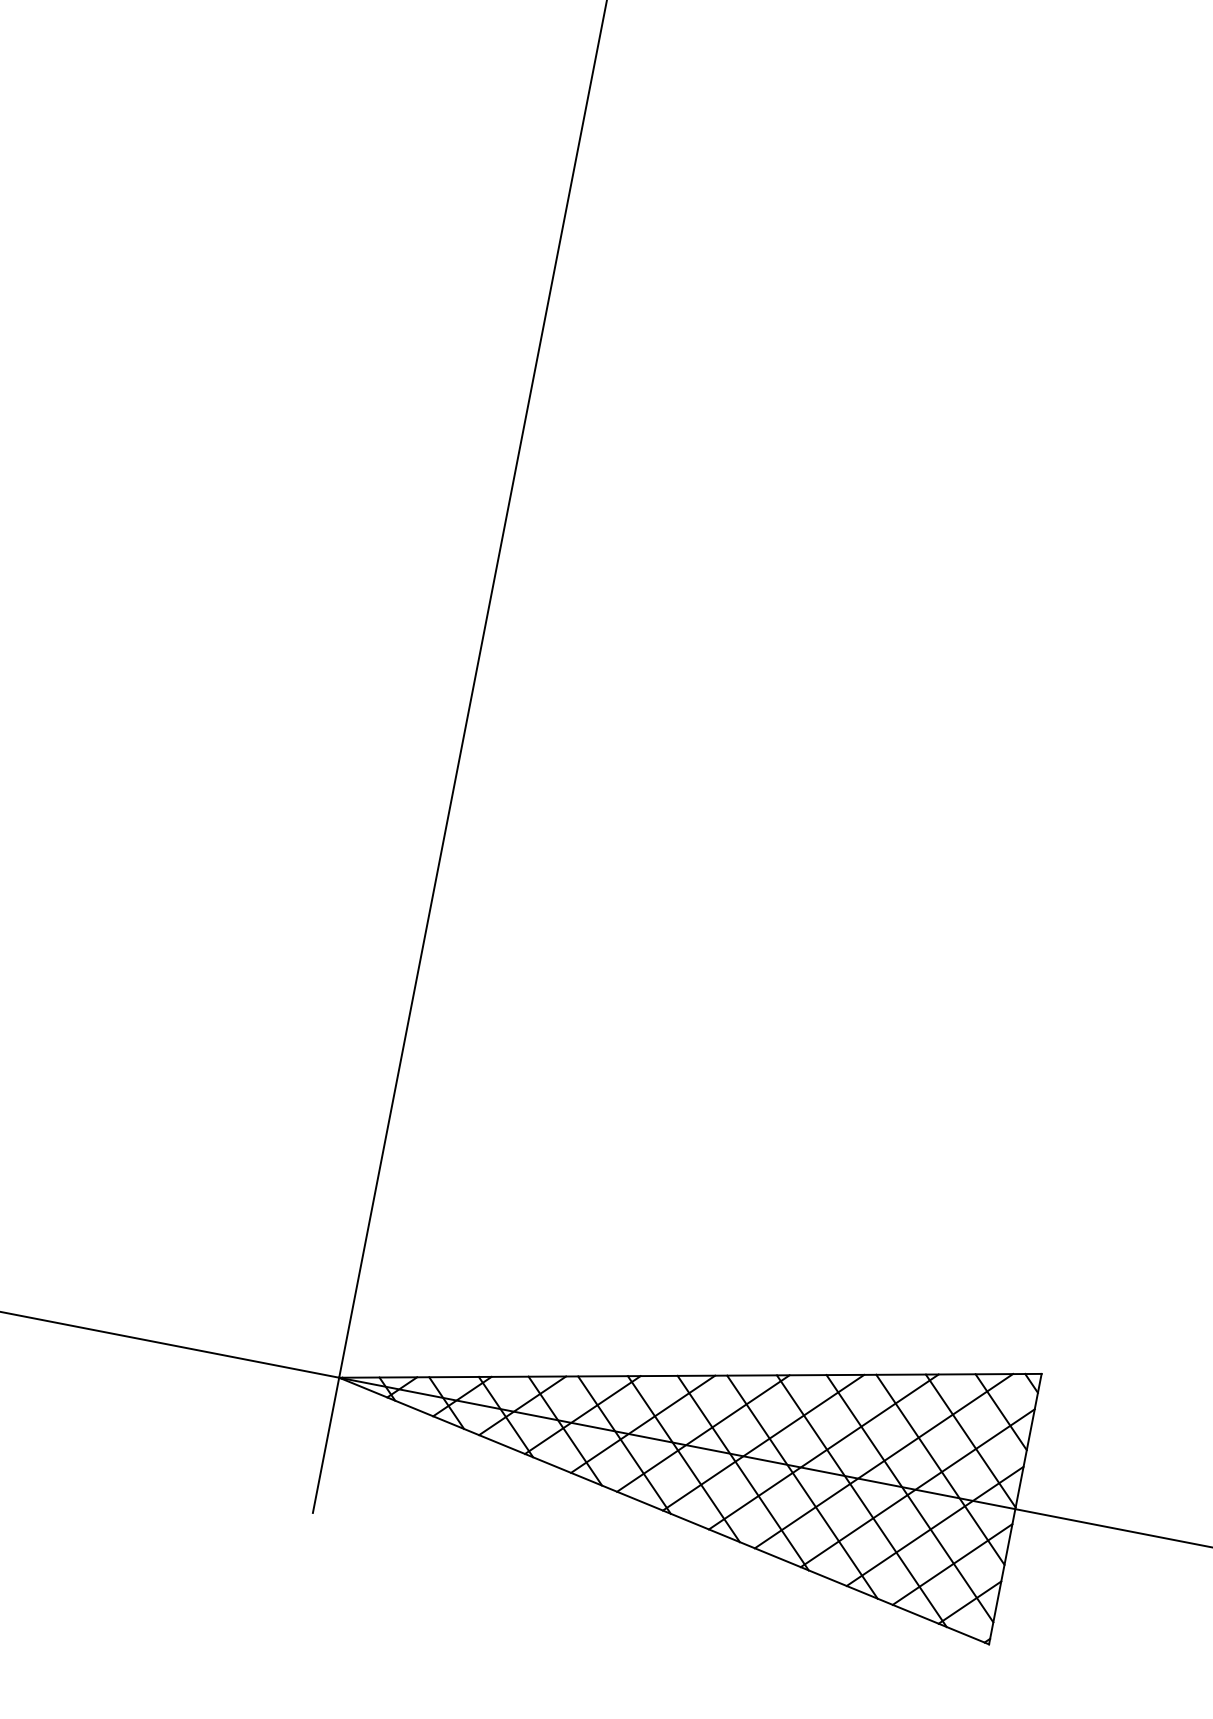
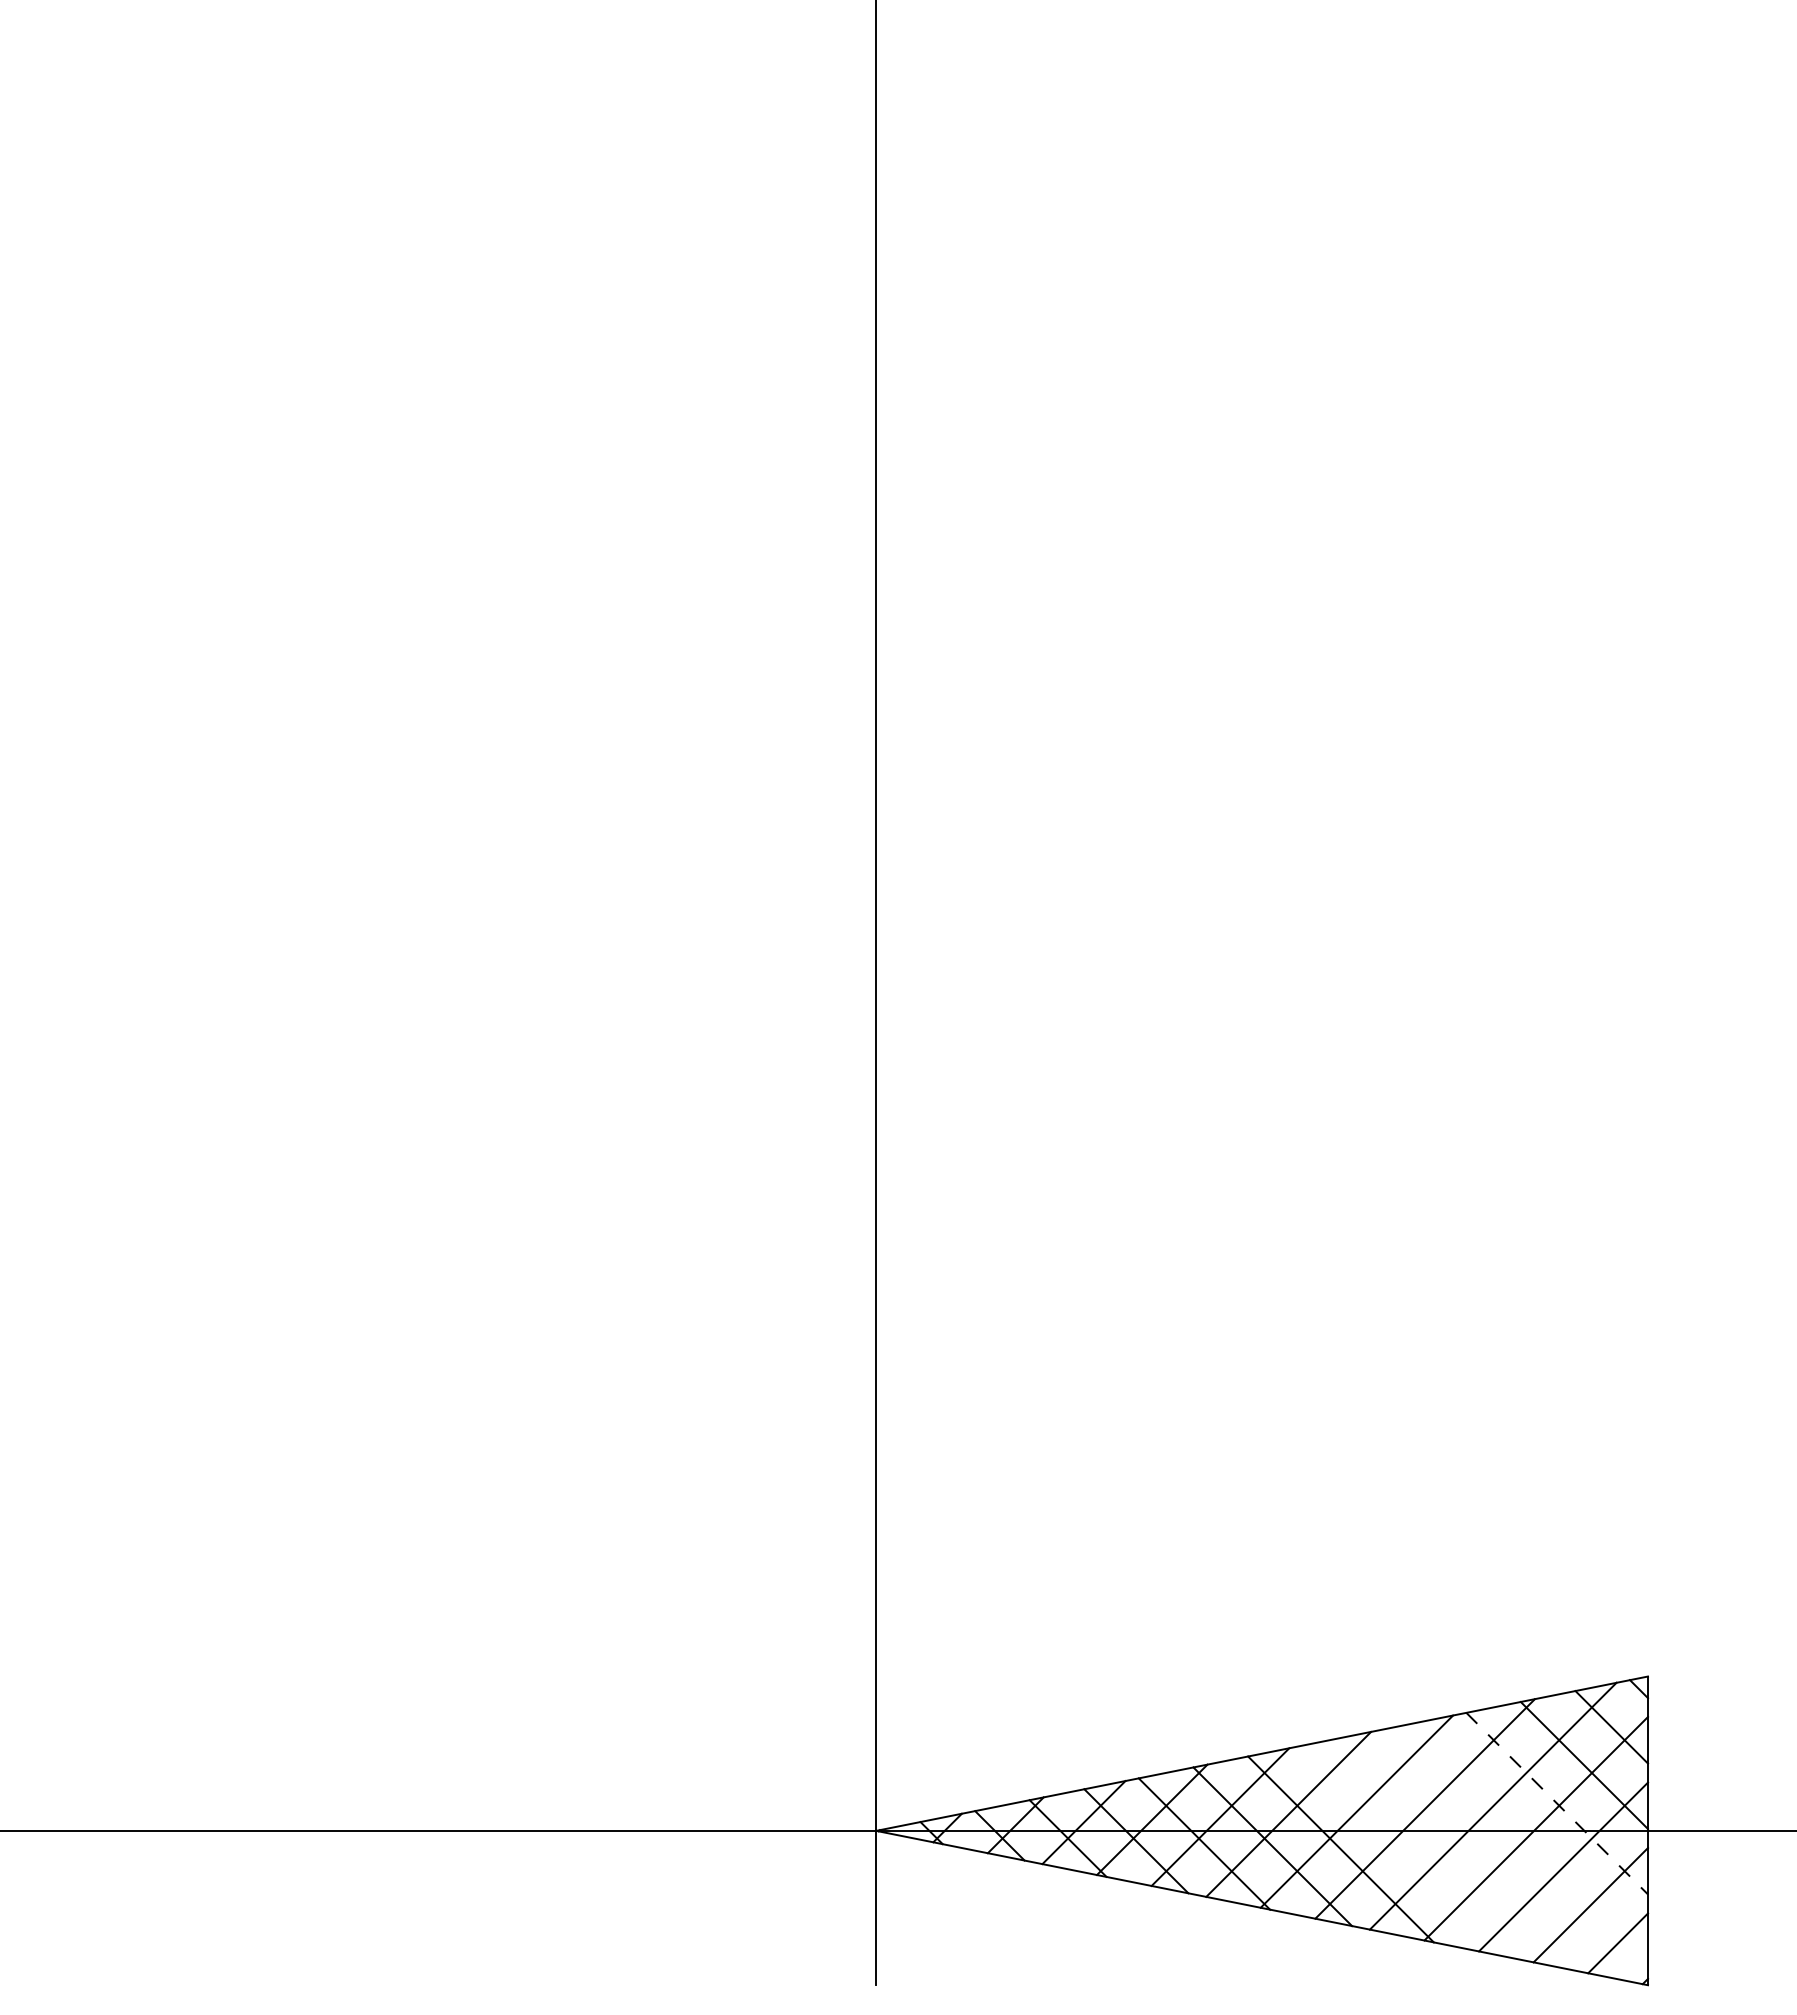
line: (940, 1469) -> (1557, 1803), solid -> dashed
line: (802, 1486) -> (1408, 1851), removed
line: (909, 1498) -> (1529, 1841), removed
line: (861, 1500) -> (1477, 1854), removed

